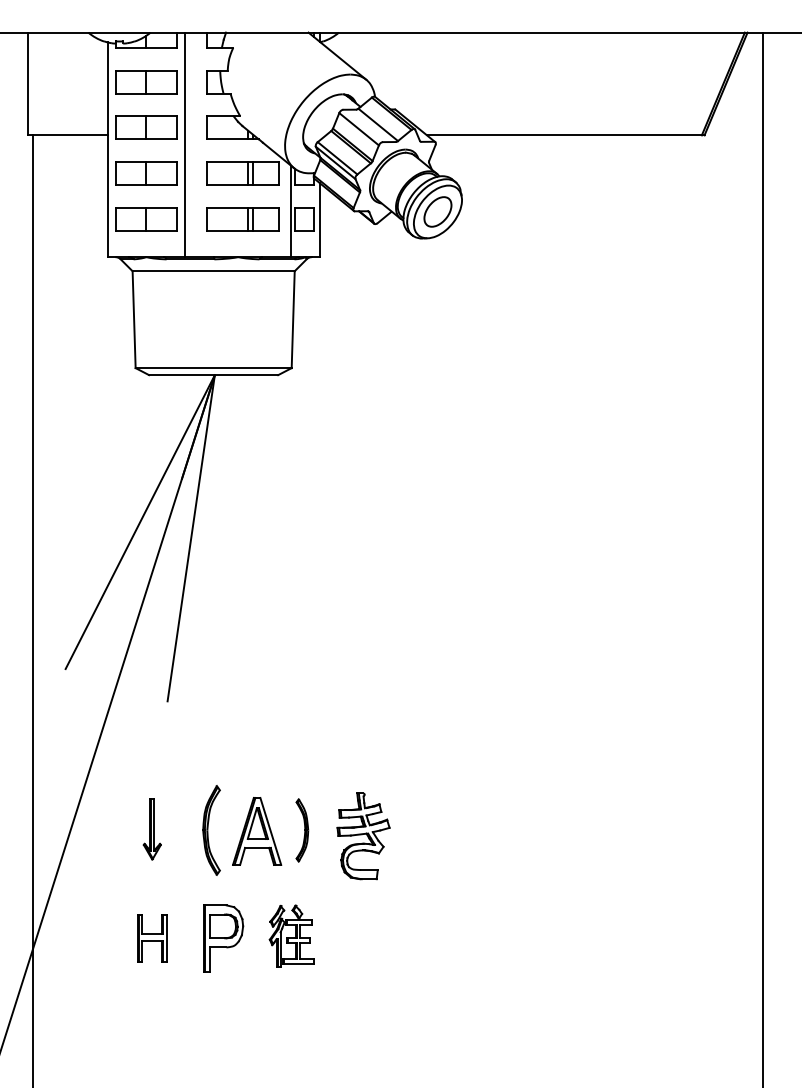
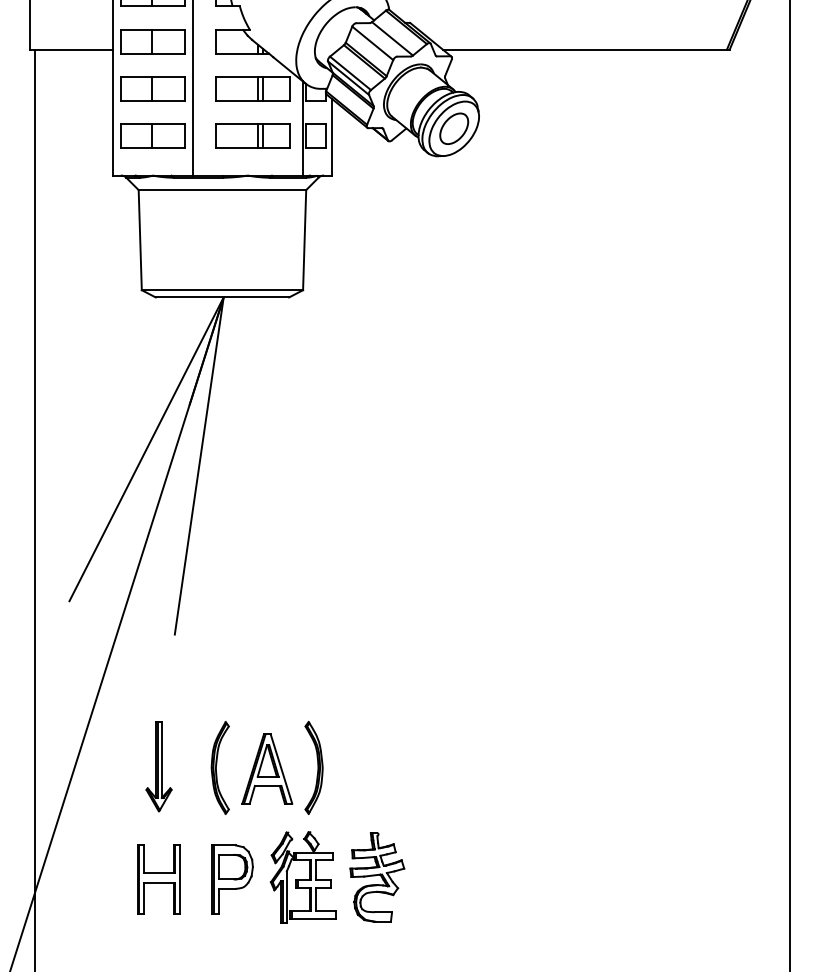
part: (152, 829) -> (159, 766), size x1.43
part: (302, 830) -> (314, 768), size x1.43
part: (363, 836) -> (377, 877), moved
part: (291, 936) -> (302, 877), size x1.43
part: (152, 938) -> (159, 879), size x1.43

